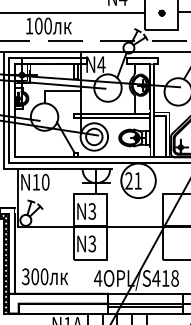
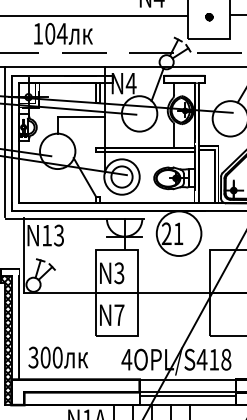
text: (47, 25) -> (61, 33), 100 -> 104
text: (45, 182) -> (58, 235), N10 -> N13
text: (92, 243) -> (119, 314), N3 -> N7

